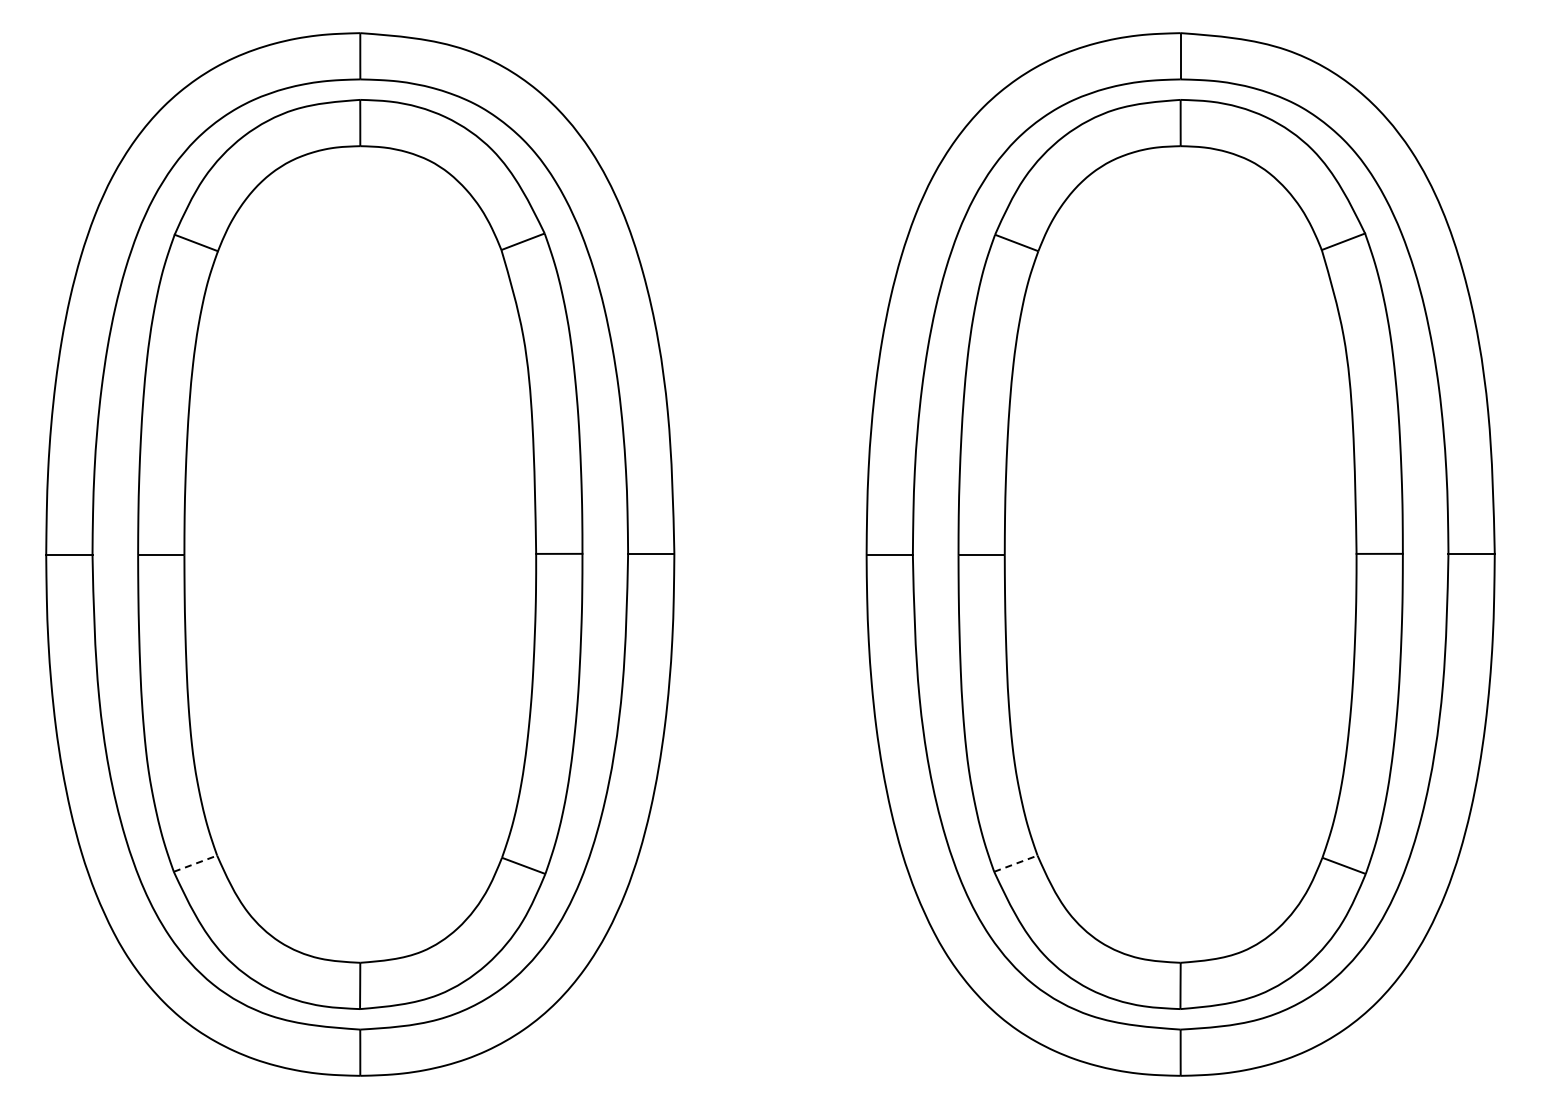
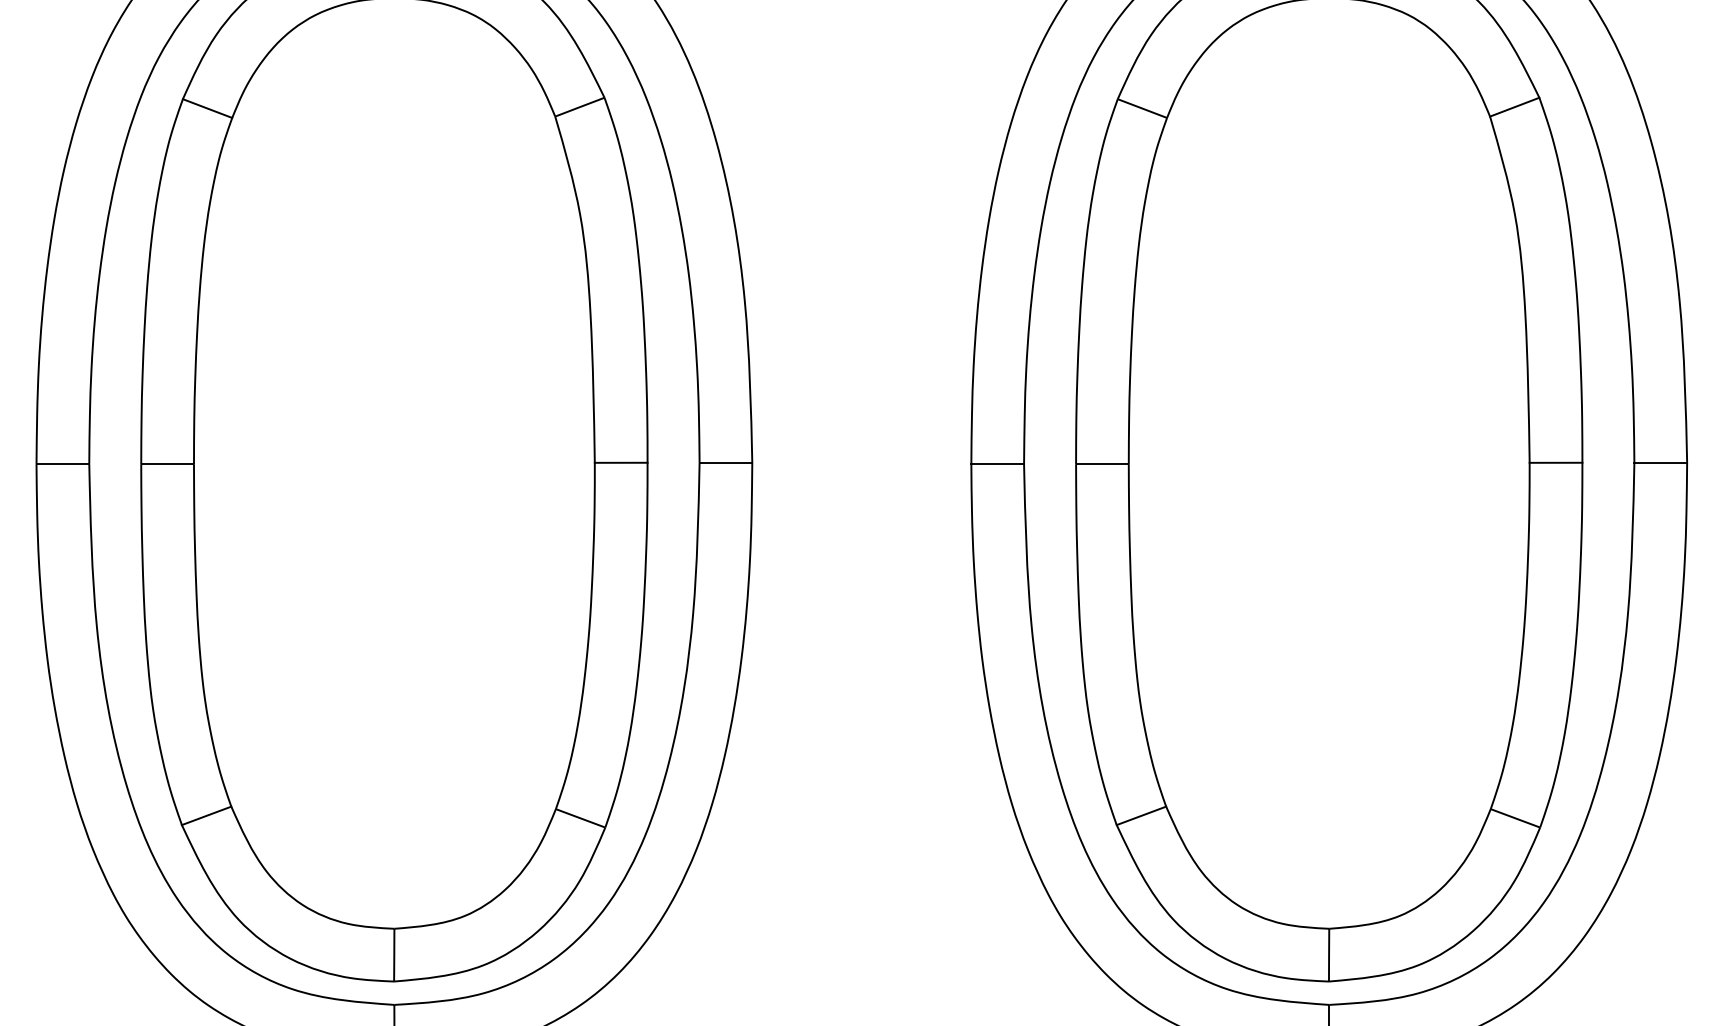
line: (195, 863) -> (206, 815), dashed -> solid
line: (1016, 863) -> (1142, 815), dashed -> solid

